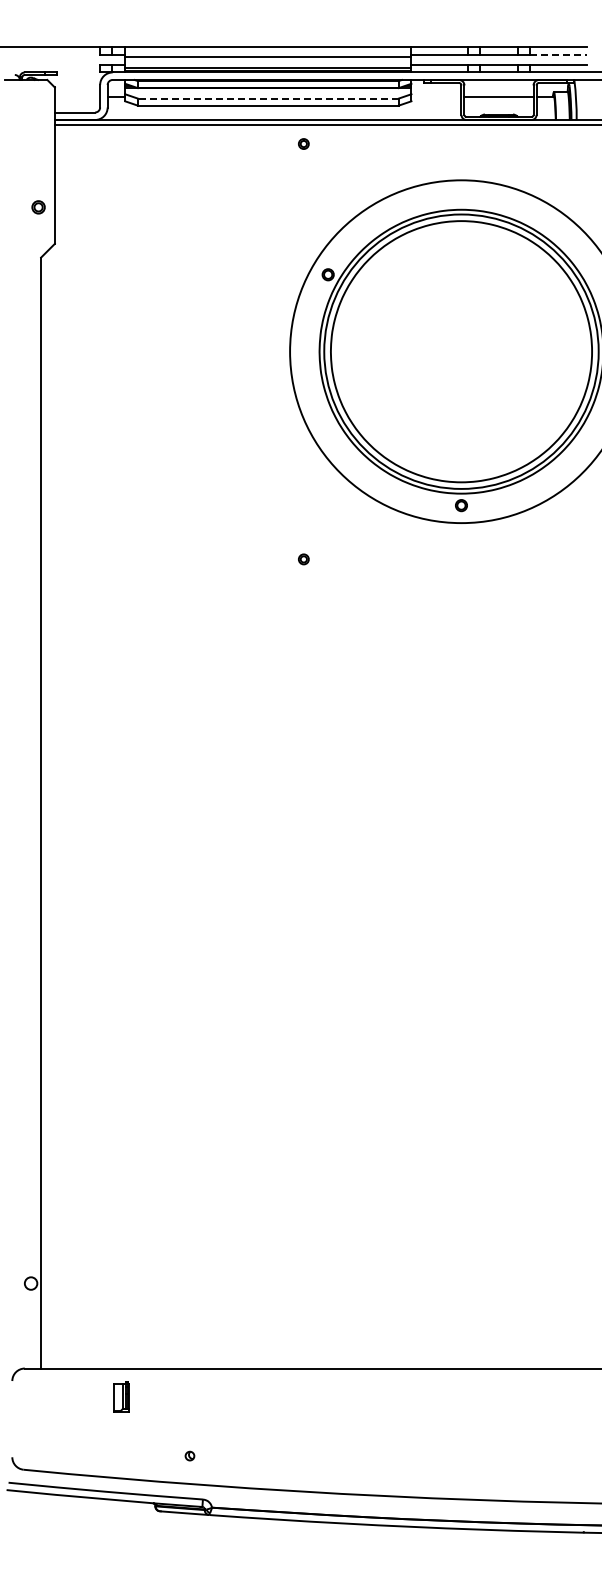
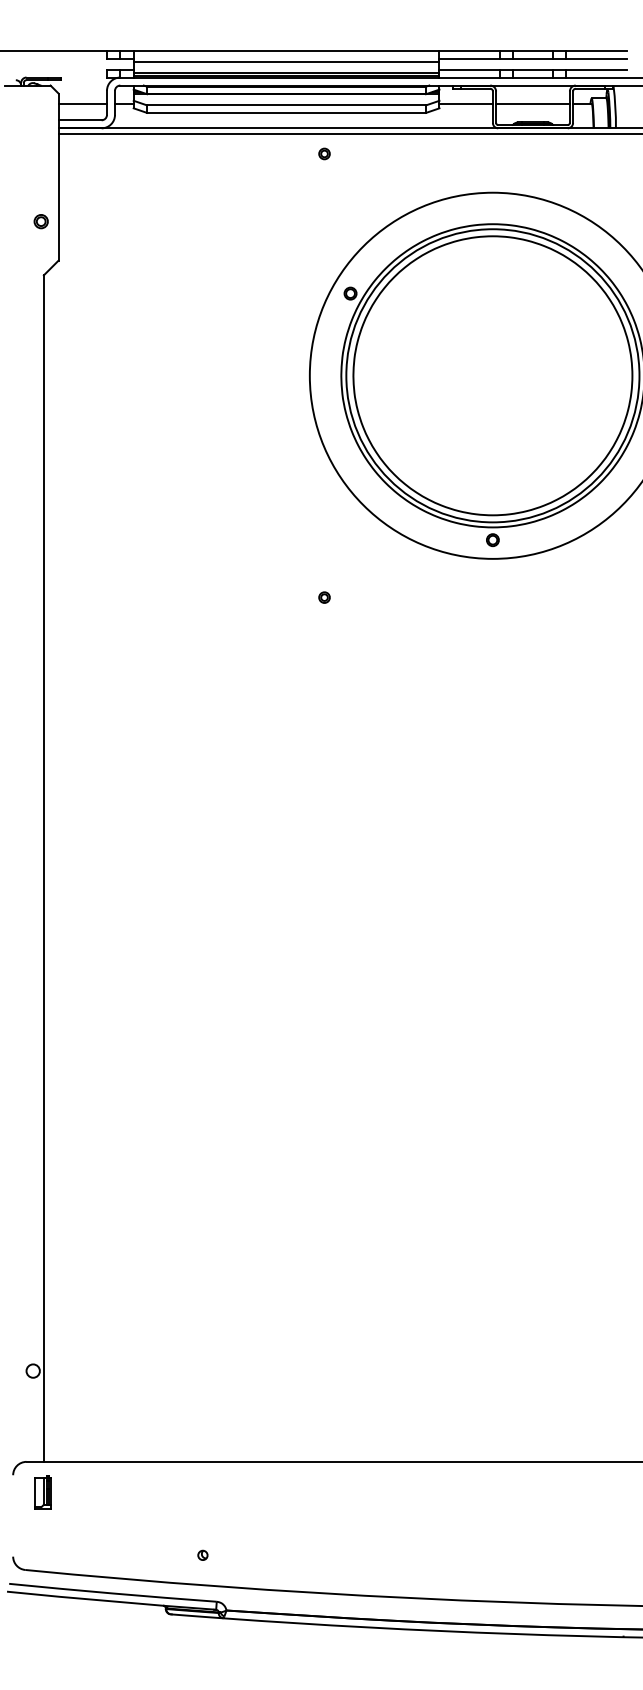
line: (558, 54) -> (596, 58), dashed -> solid
line: (77, 97) -> (82, 104), added
line: (436, 97) -> (466, 104), added
line: (268, 98) -> (286, 105), dashed -> solid
part: (121, 1396) -> (42, 1491), moved

